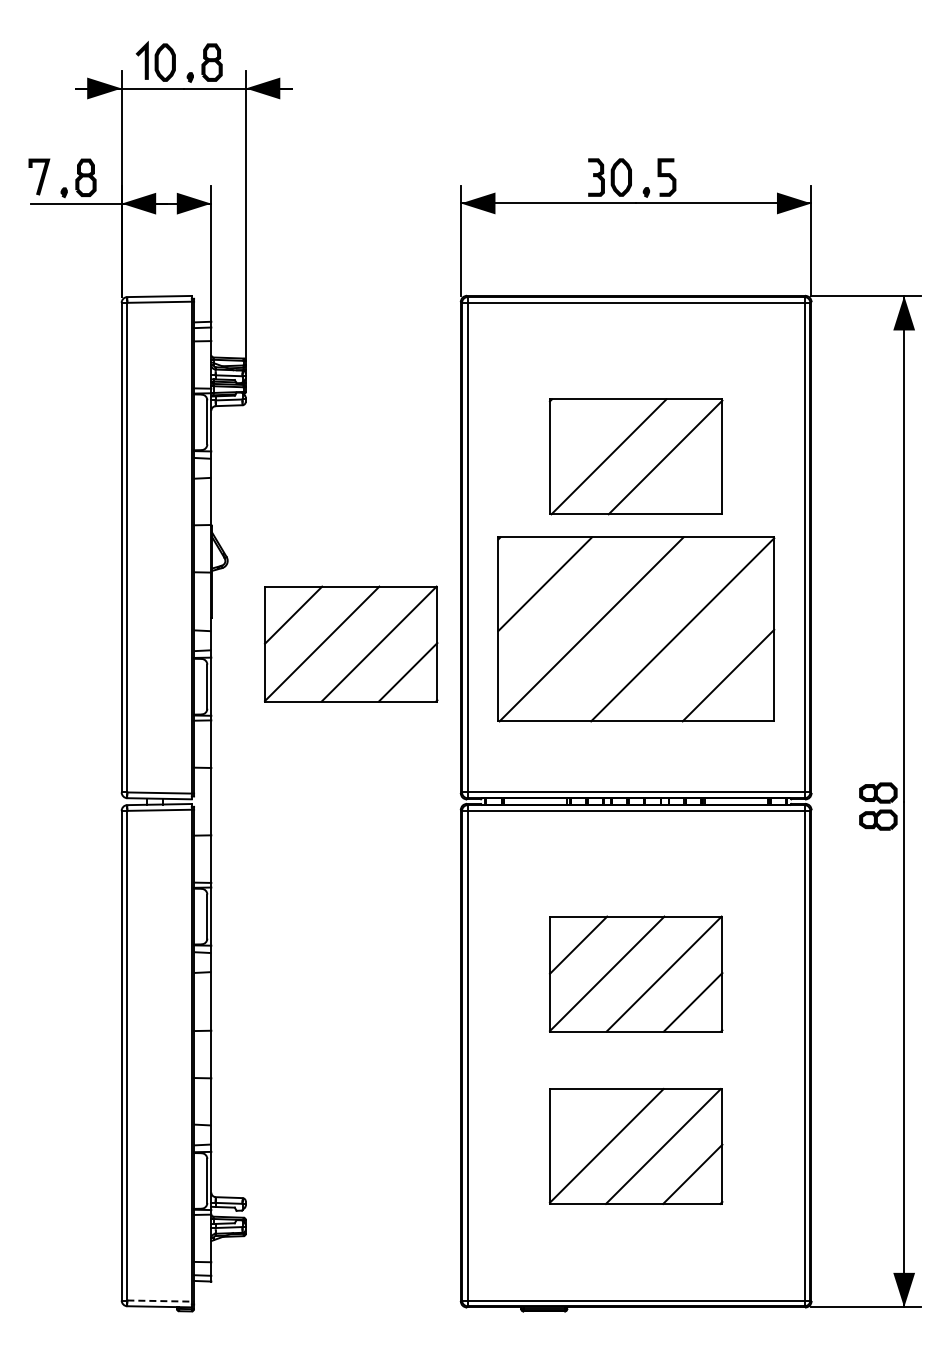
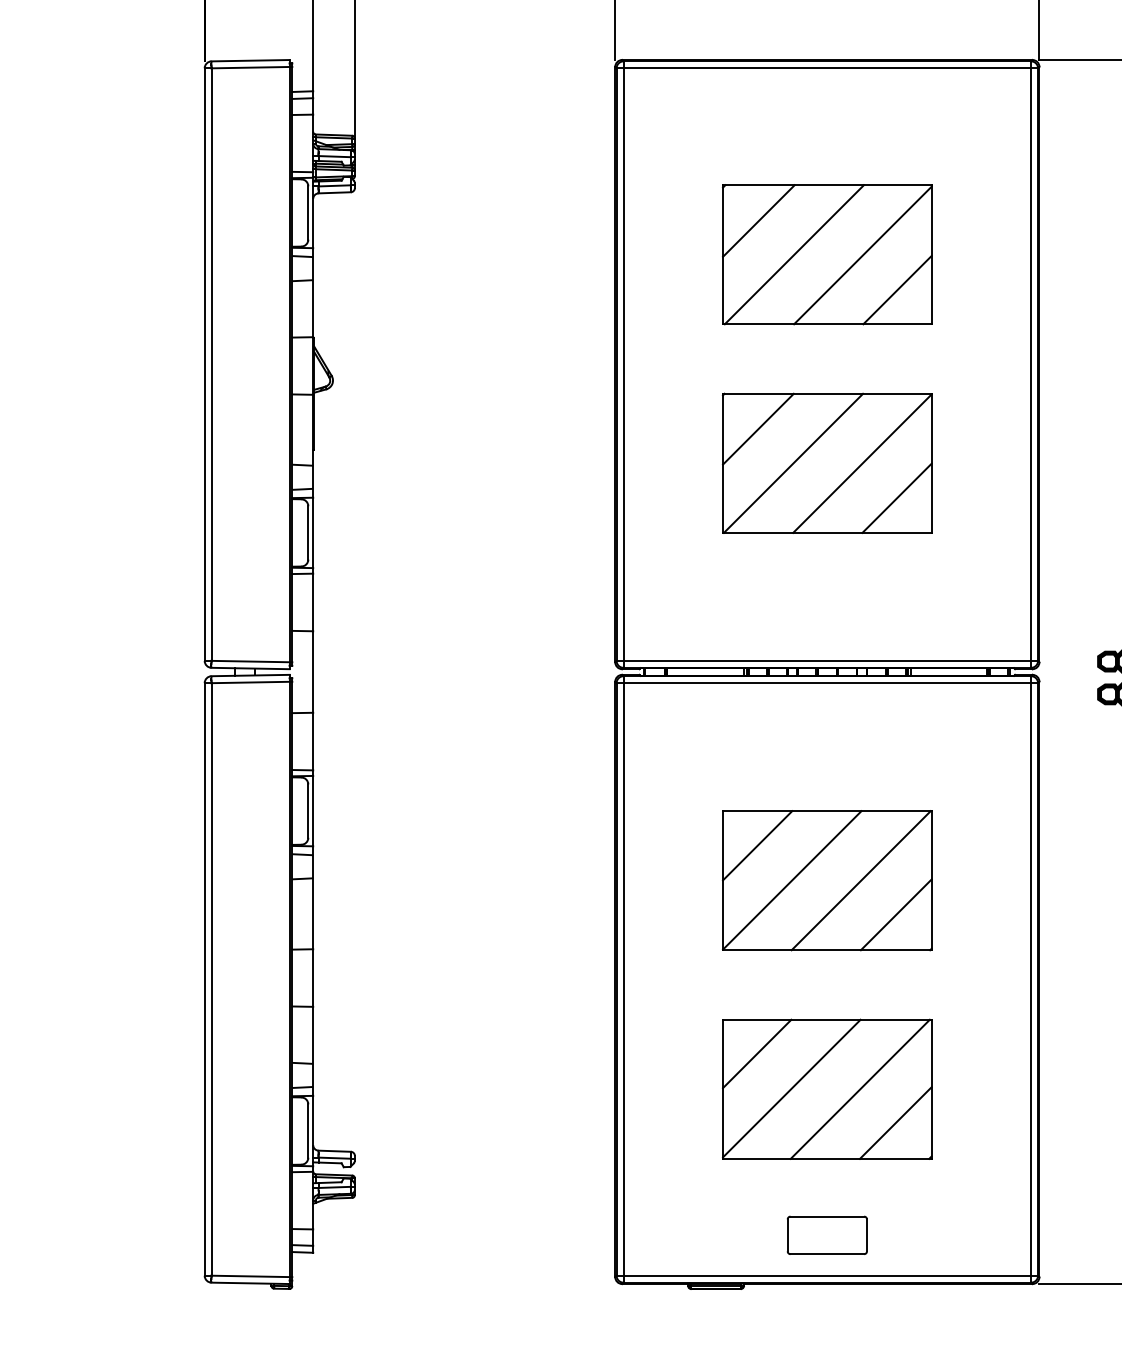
line: (579, 428) -> (758, 220), added
line: (693, 485) -> (896, 289), added
part: (635, 628) -> (826, 462), size x0.62
part: (351, 643) -> (482, 480), removed
line: (577, 1117) -> (756, 1054), added
part: (635, 1266) -> (826, 1234), added
line: (161, 1301) -> (252, 1276), dashed -> solid

